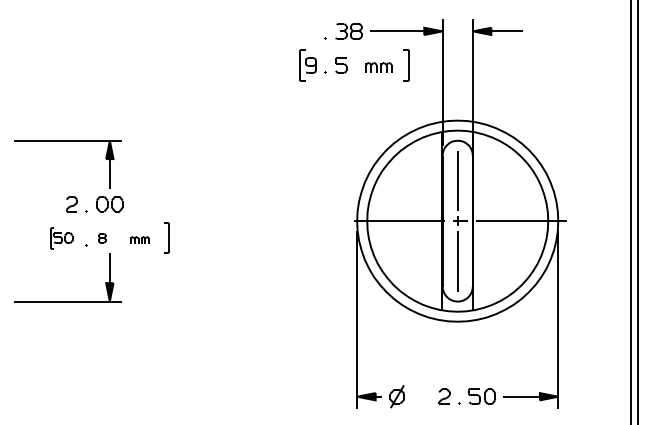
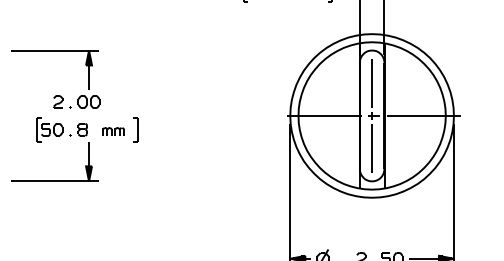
part: (61, 237) -> (49, 129), size x1.43
part: (102, 238) -> (83, 130), size x1.67
part: (139, 240) -> (113, 131), size x1.43

